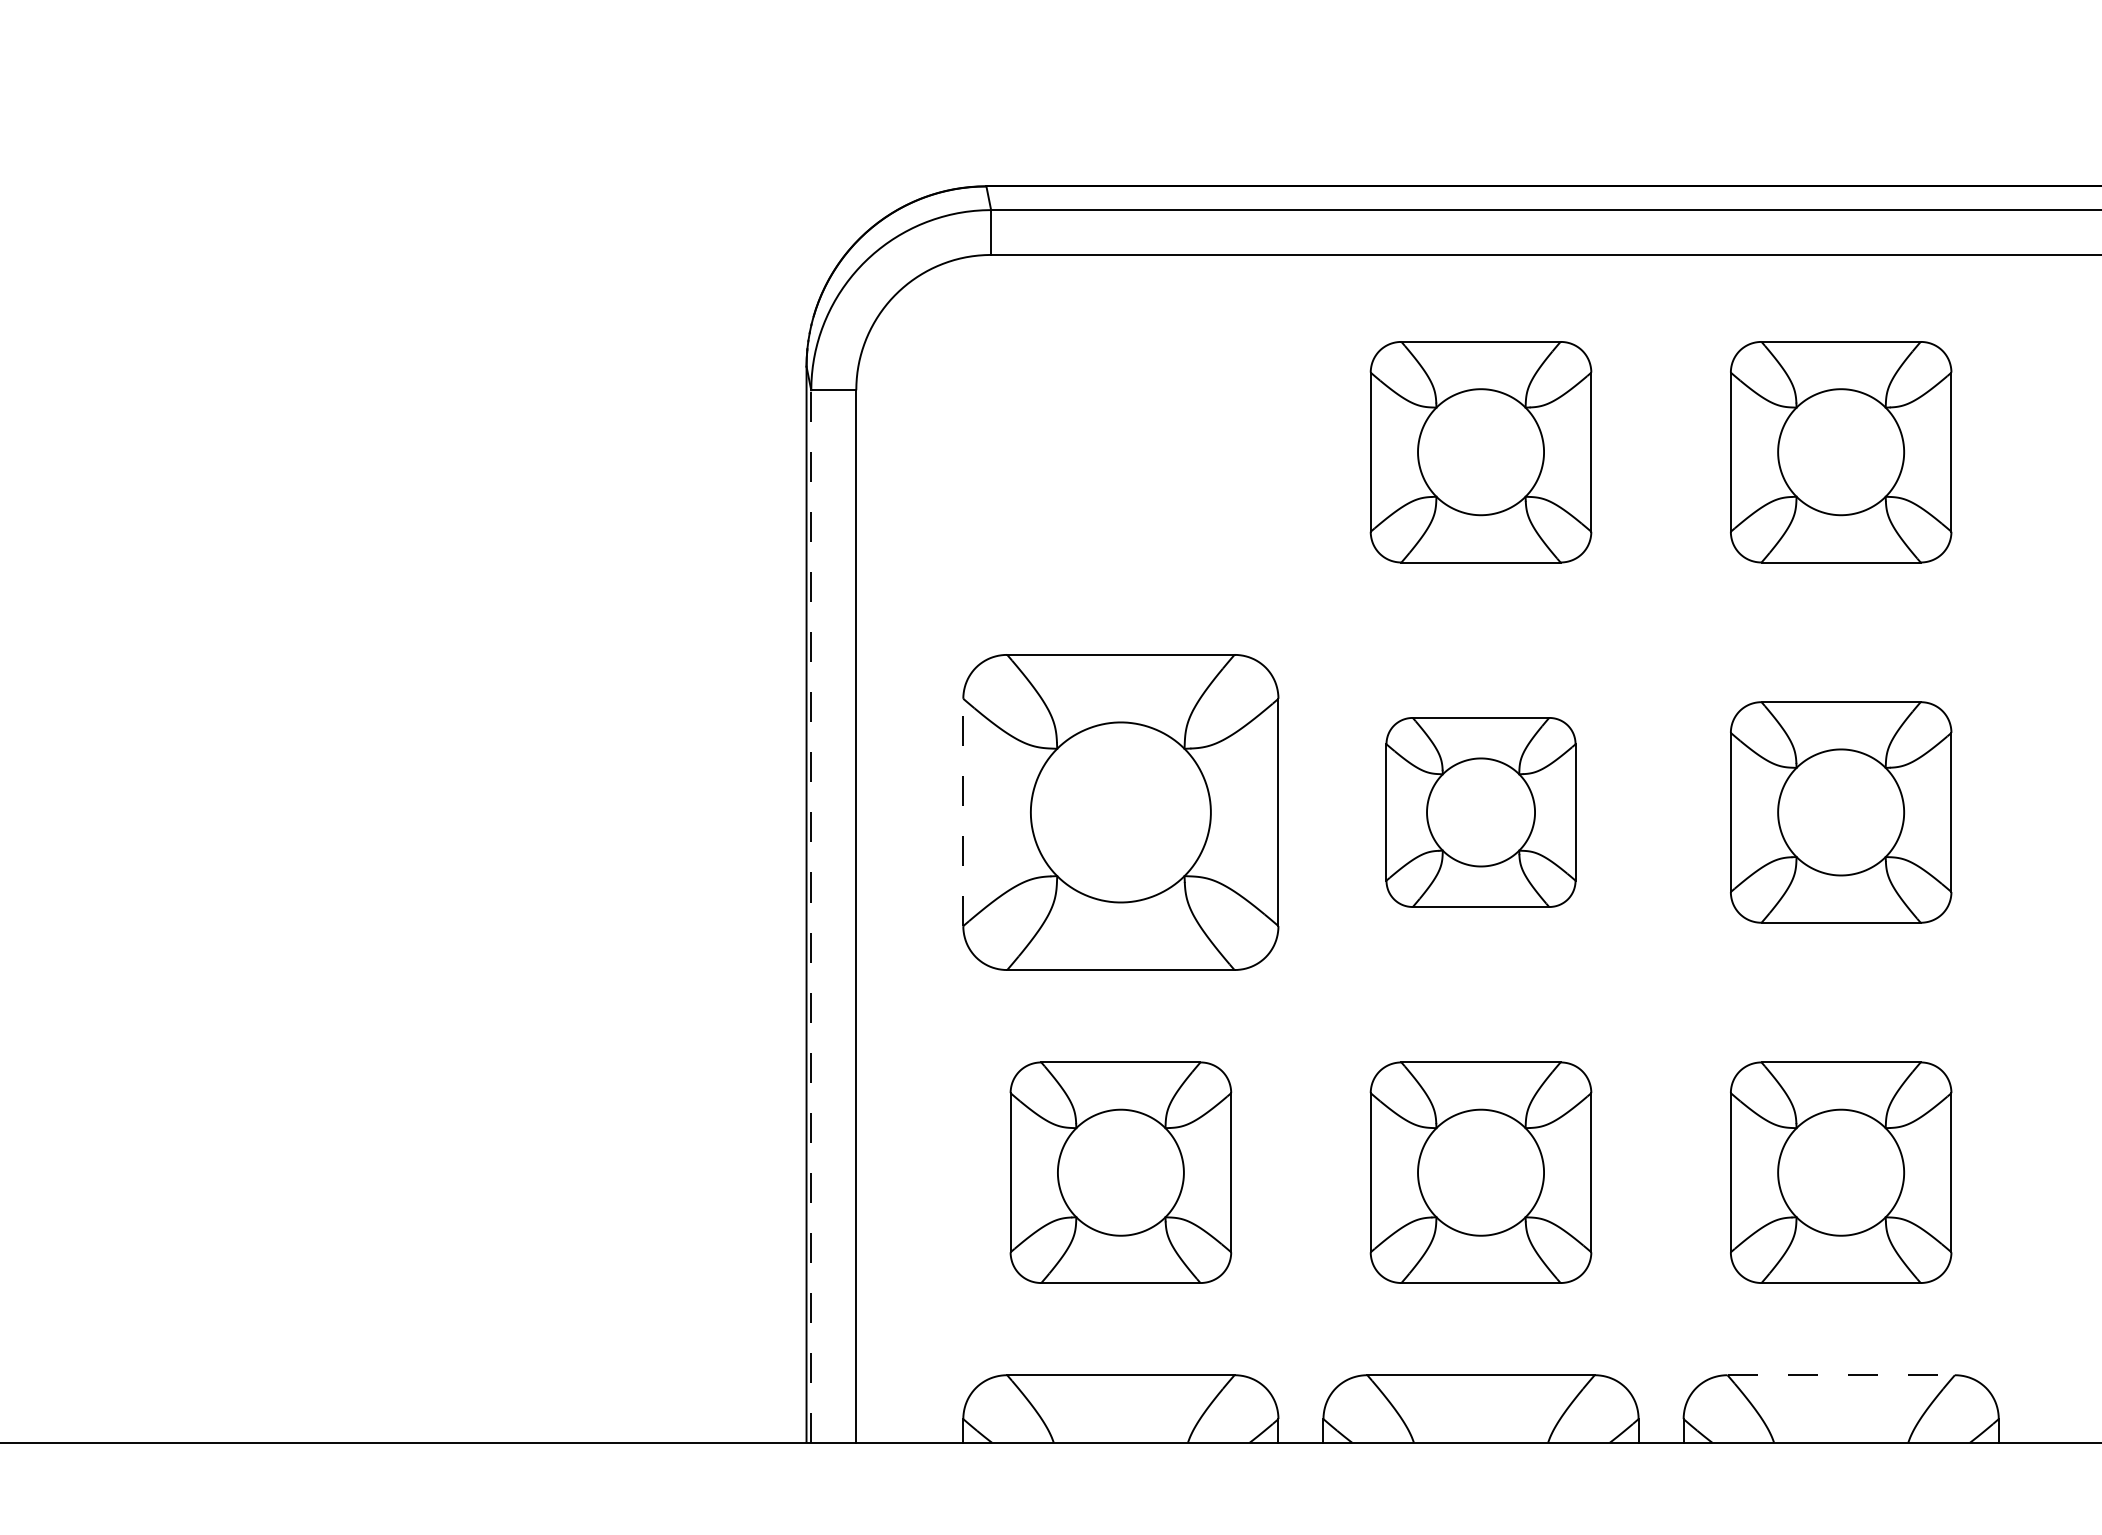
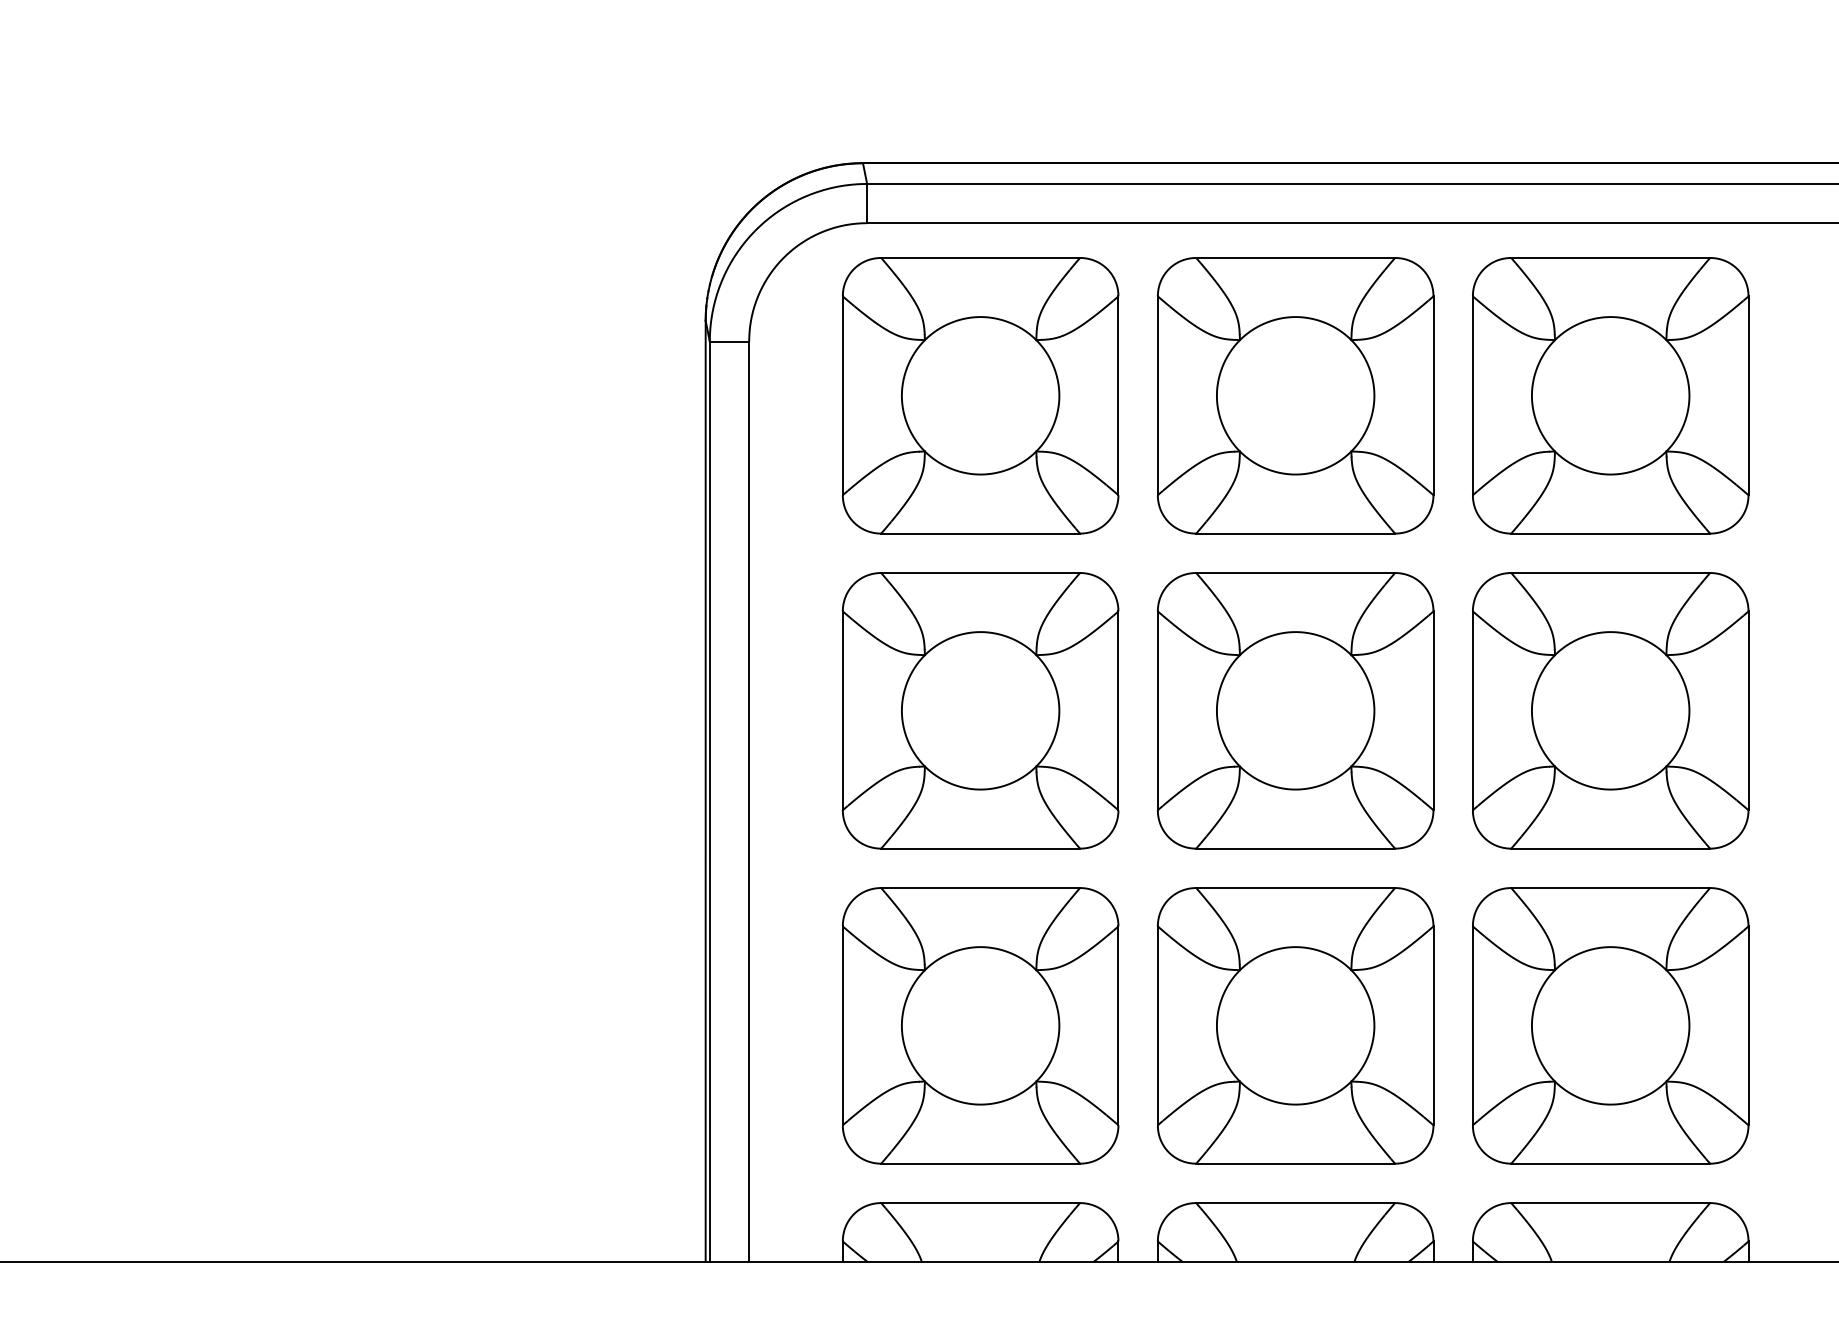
part: (1120, 451) -> (980, 395), added
part: (1480, 451) -> (1295, 395), size x1.43
part: (1840, 451) -> (1610, 395), size x1.43
line: (963, 812) -> (842, 710), dashed -> solid
part: (1480, 812) -> (1295, 710), size x1.67
part: (1840, 812) -> (1610, 710), size x1.43
line: (811, 916) -> (710, 801), dashed -> solid
part: (1120, 1172) -> (980, 1025), size x1.43
part: (1480, 1172) -> (1295, 1025), size x1.43
part: (1840, 1172) -> (1610, 1025), size x1.43
line: (1841, 1375) -> (1610, 1203), dashed -> solid

